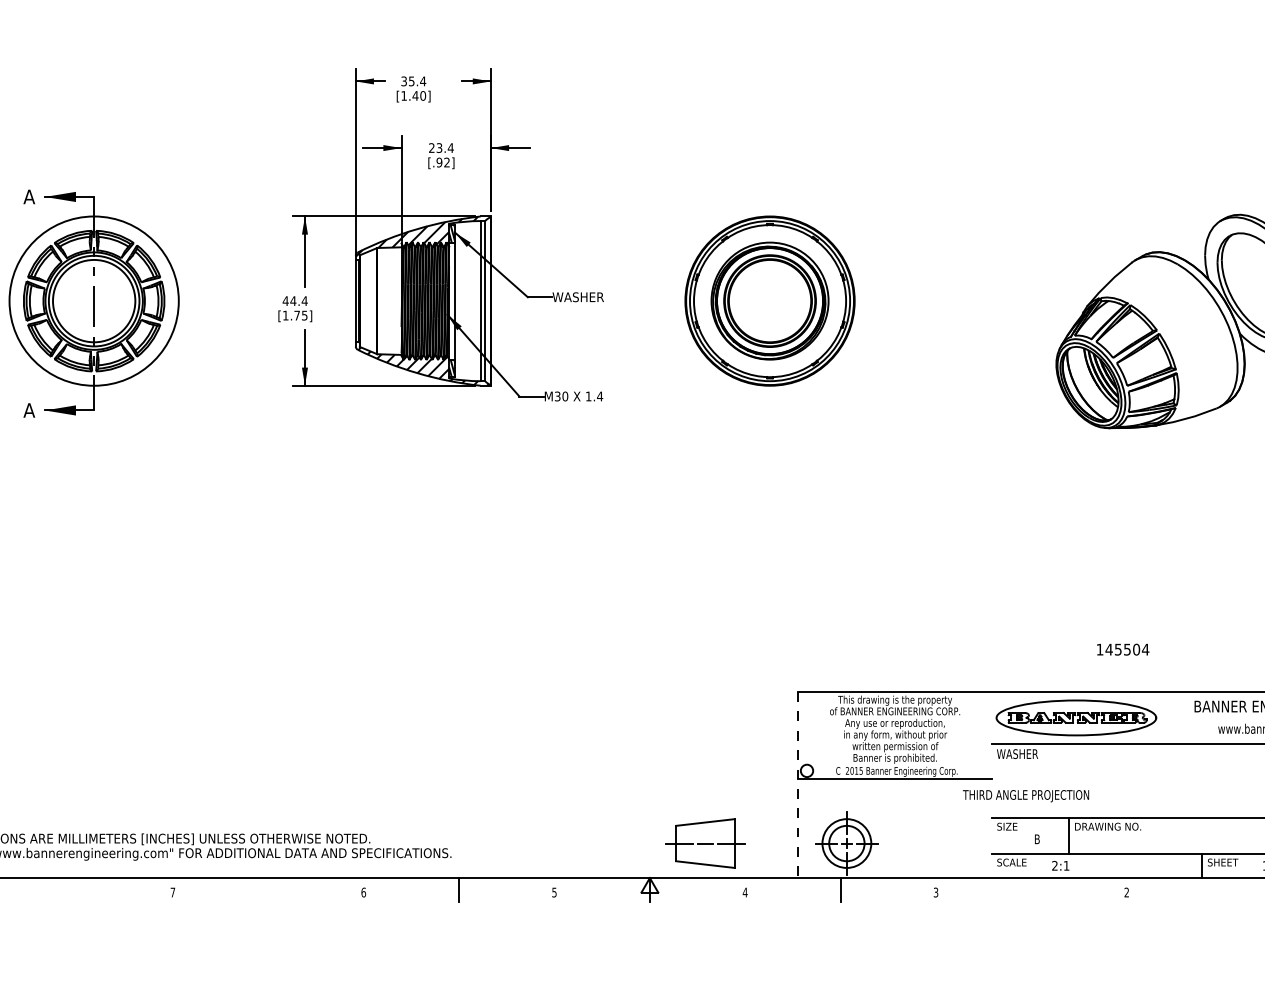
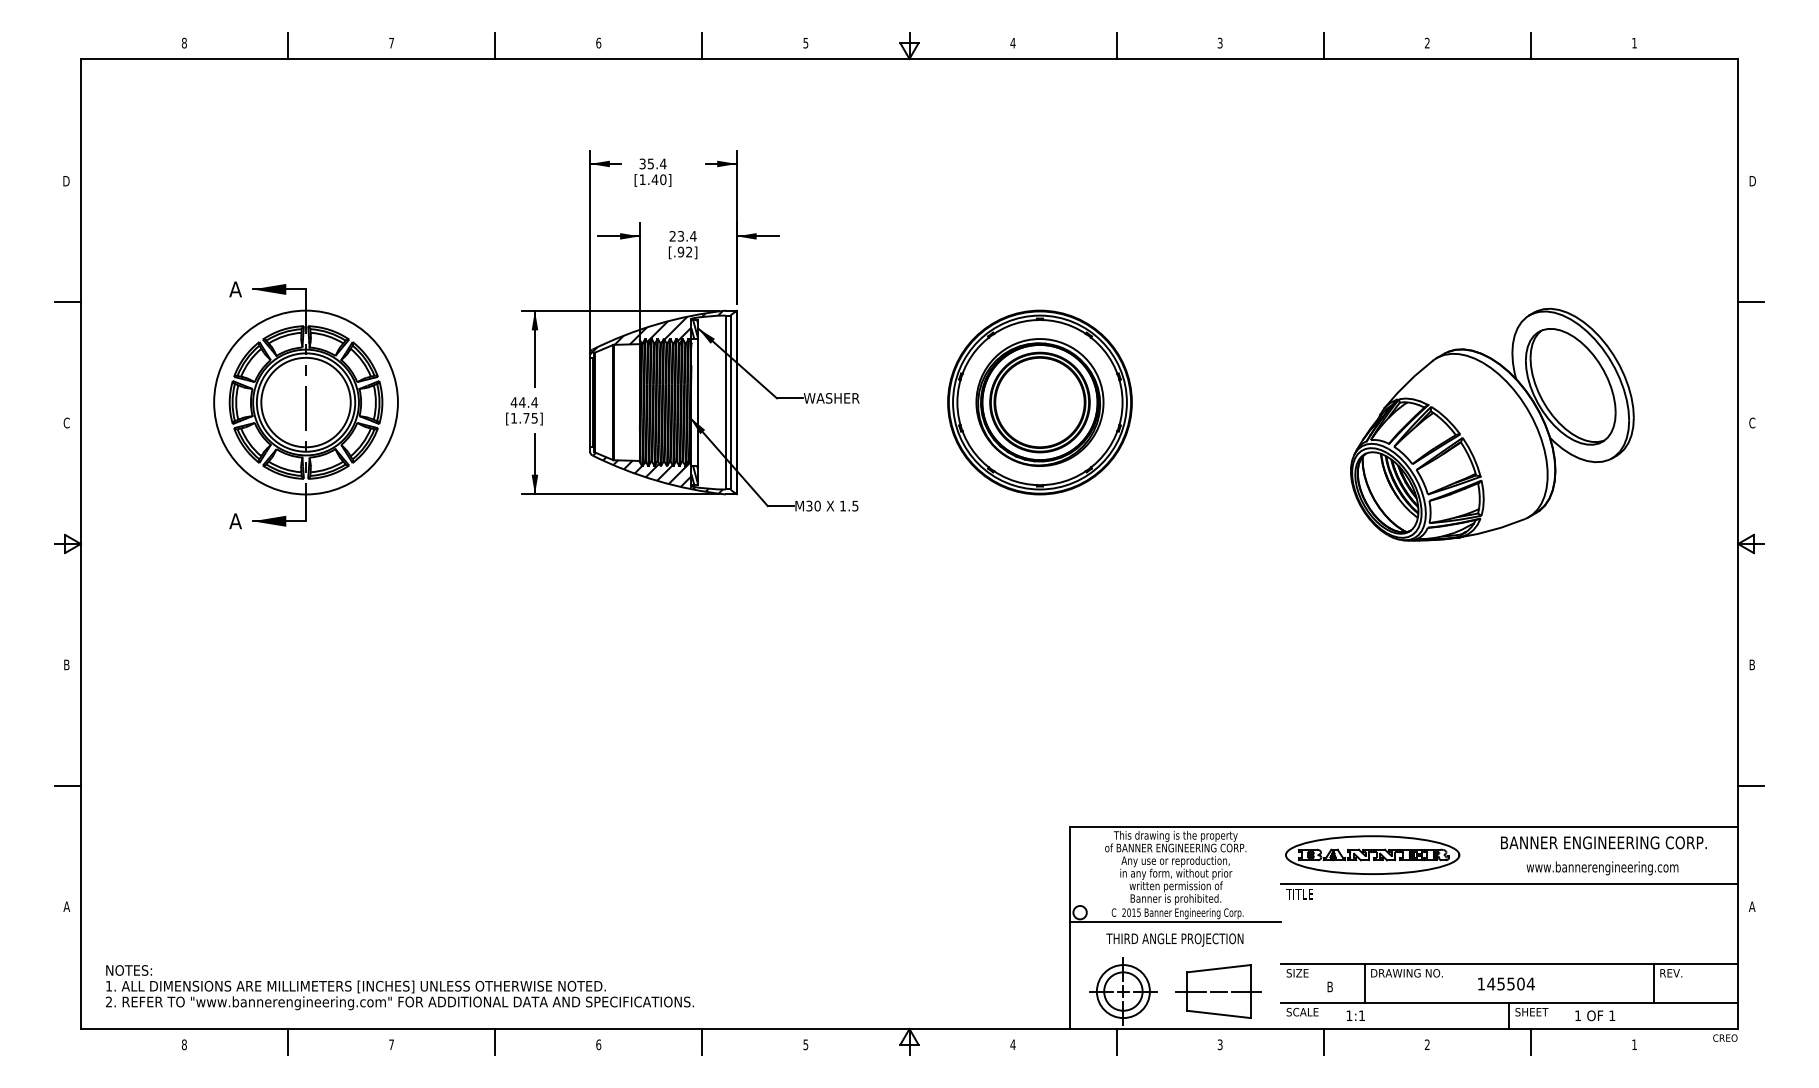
text: (600, 395) -> (855, 505), 1.4 -> 1.5
text: (1123, 649) -> (1506, 983), moved
text: (1017, 754) -> (1308, 894), WASHER -> TITLE
line: (798, 785) -> (1070, 928), dashed -> solid
text: (1025, 795) -> (1174, 939), moved
part: (705, 843) -> (1218, 991), moved
text: (1055, 865) -> (1349, 1015), 2:1 -> 1:1
line: (78, 890) -> (288, 1042), added
line: (268, 890) -> (495, 1042), added
line: (1031, 890) -> (1323, 1042), added
line: (1221, 890) -> (1530, 1042), added

